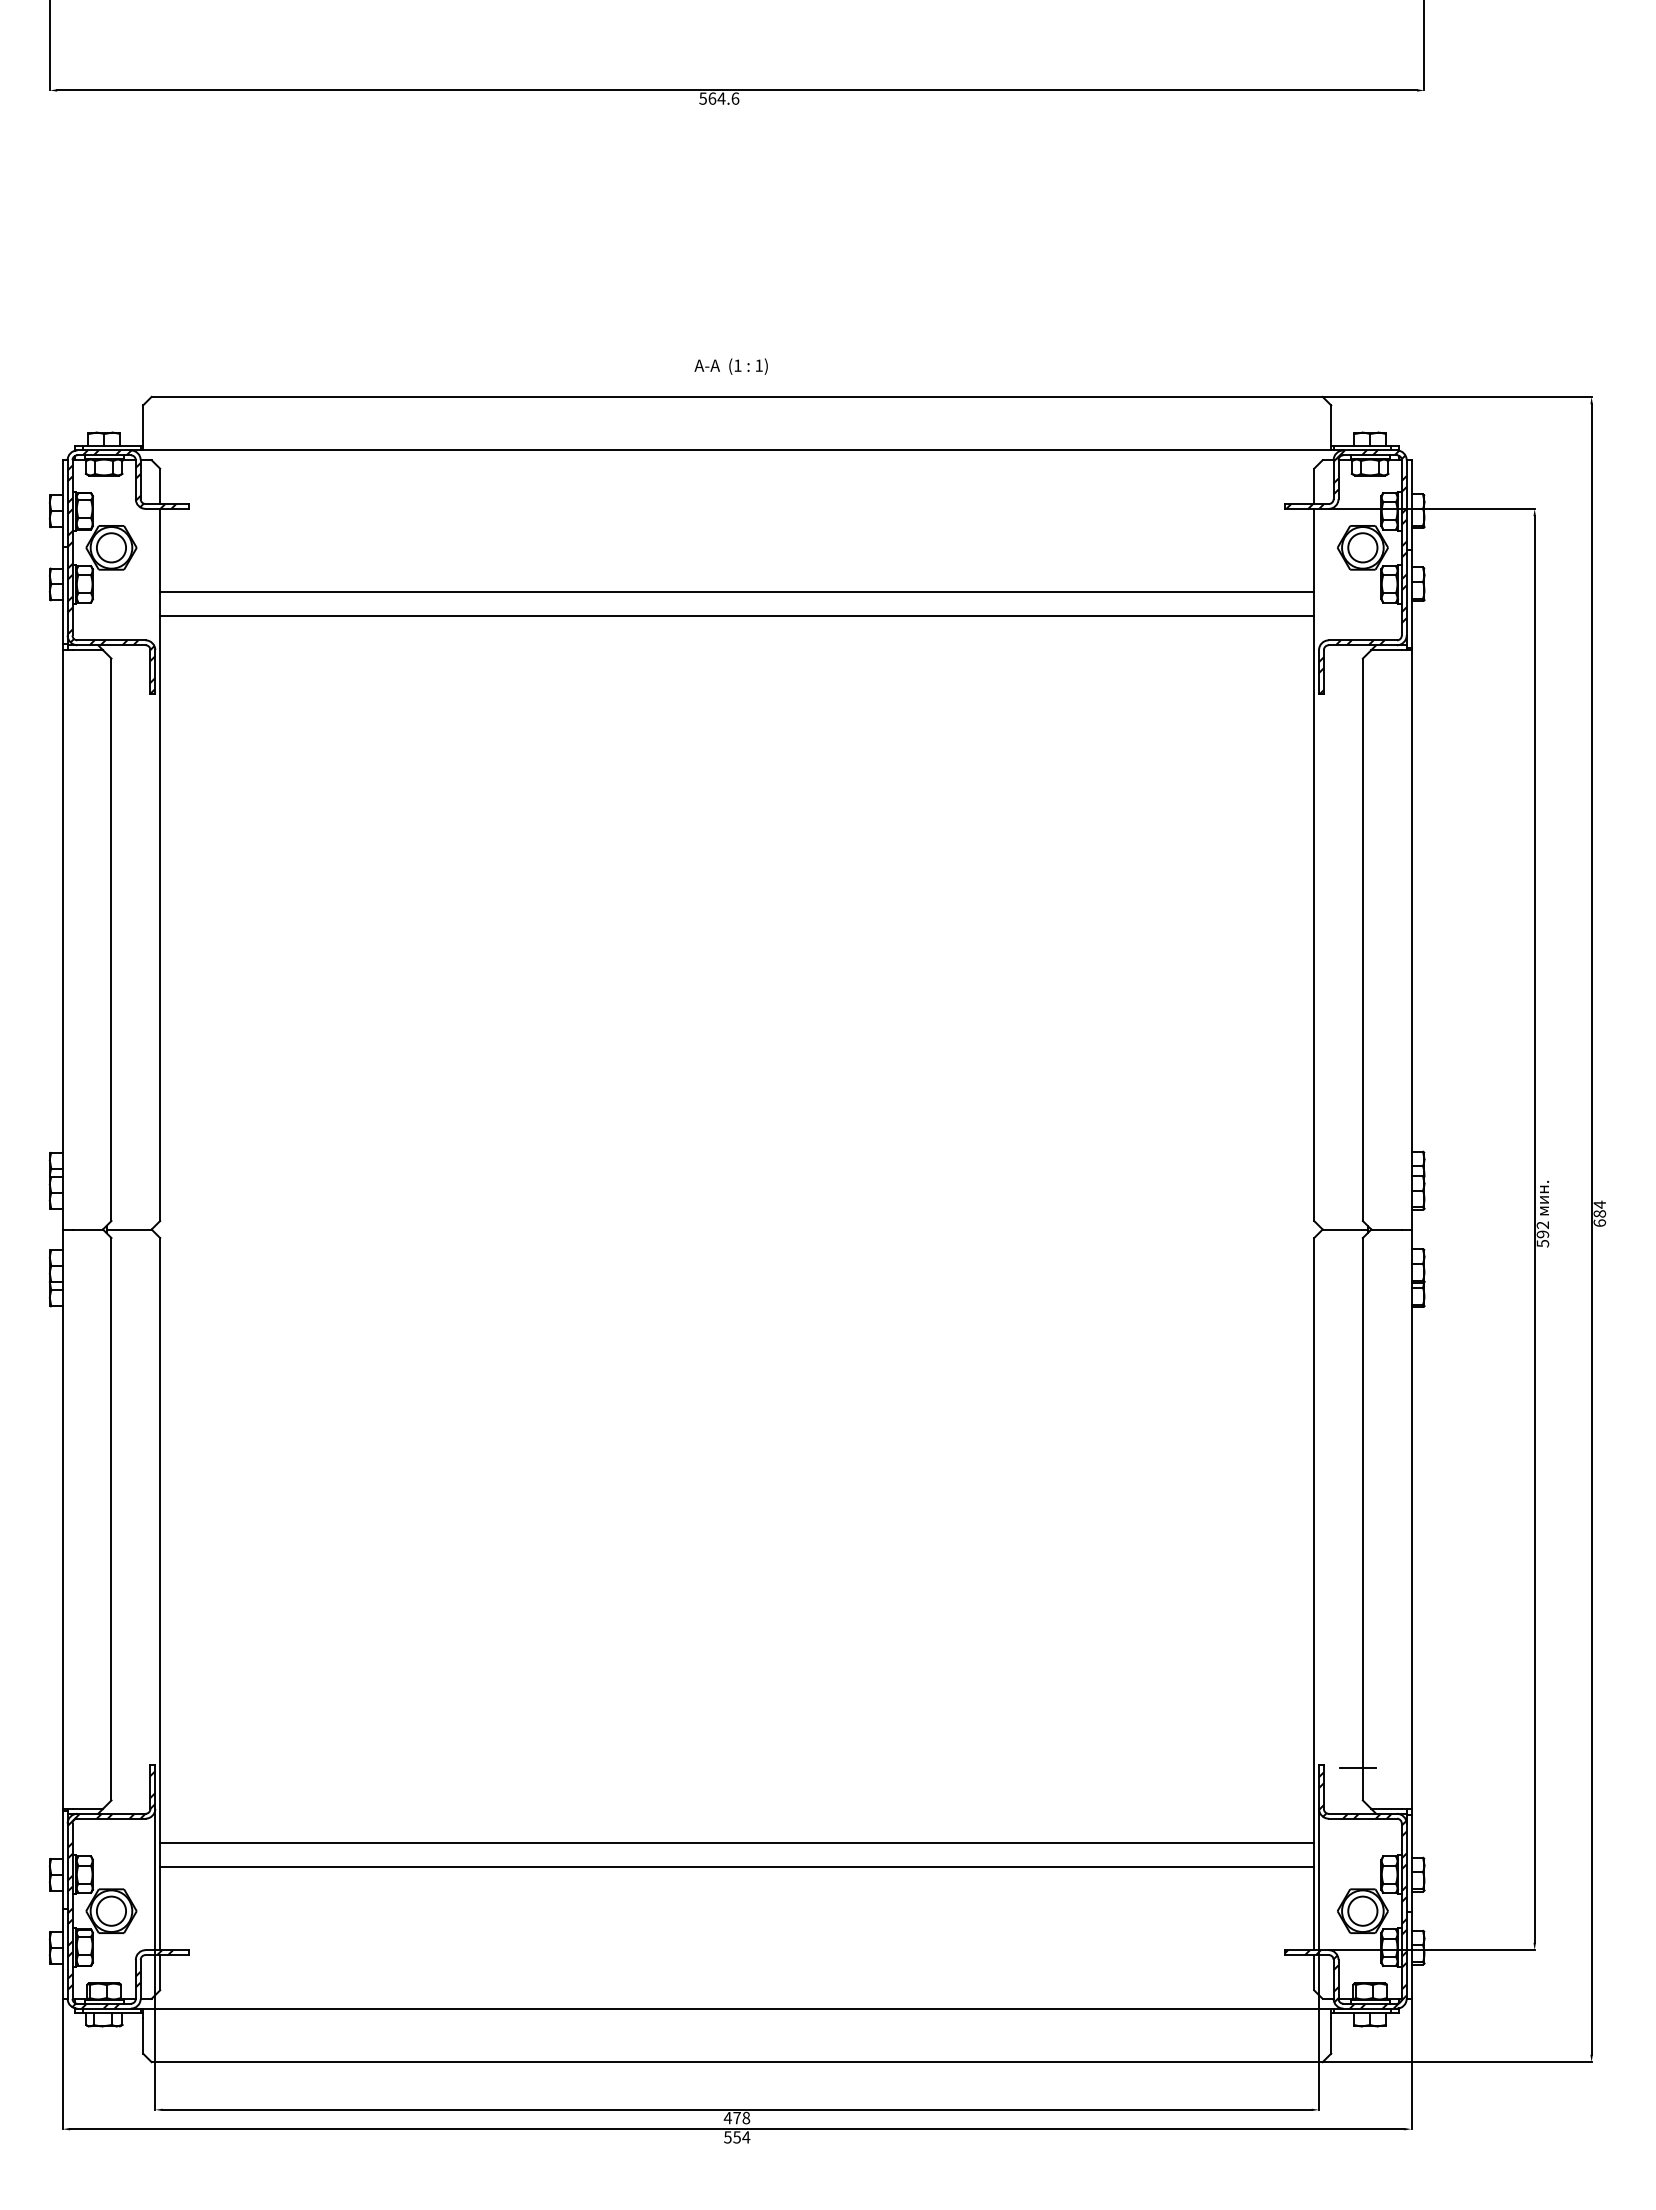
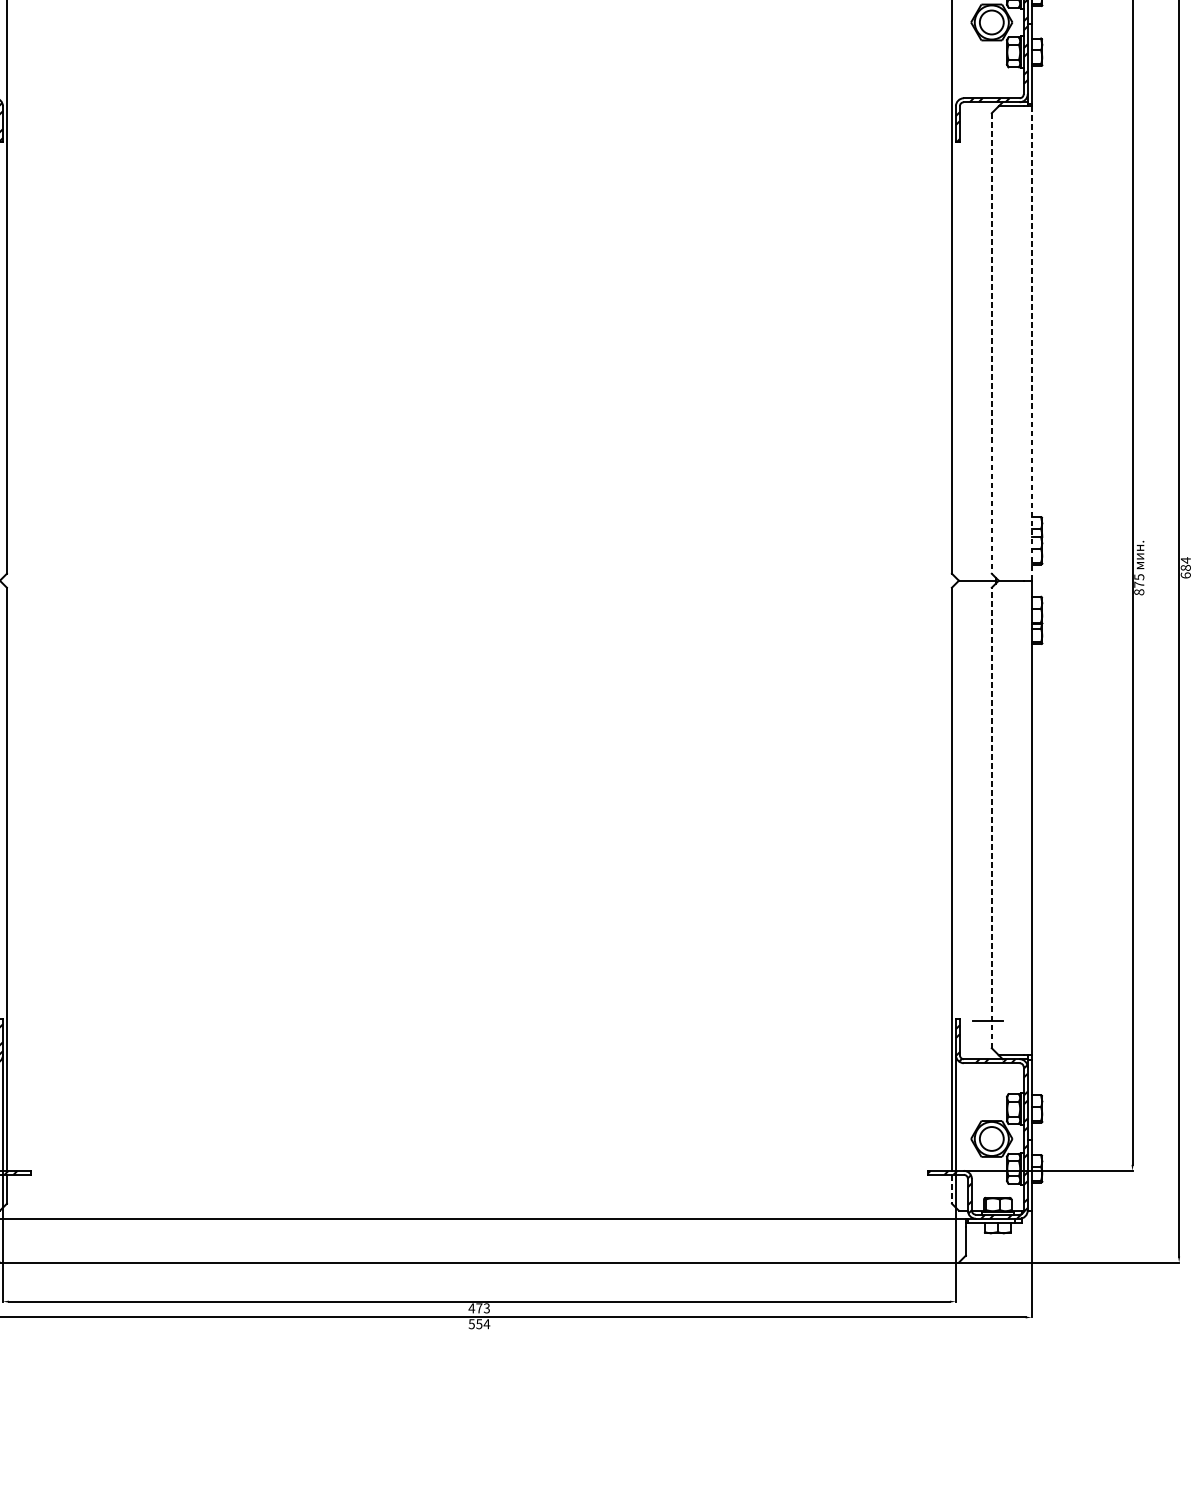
line: (737, 591) -> (479, 58), removed
line: (737, 616) -> (479, 78), removed
line: (1411, 939) -> (1031, 343), solid -> dashed
line: (1362, 940) -> (991, 344), solid -> dashed
text: (1542, 1234) -> (1138, 584), 592 -> 875
line: (1362, 1518) -> (991, 817), solid -> dashed
line: (737, 1843) -> (479, 1083), removed
line: (737, 1867) -> (479, 1103), removed
line: (1314, 1972) -> (952, 1189), solid -> dashed
text: (746, 2117) -> (487, 1307), 478 -> 473

